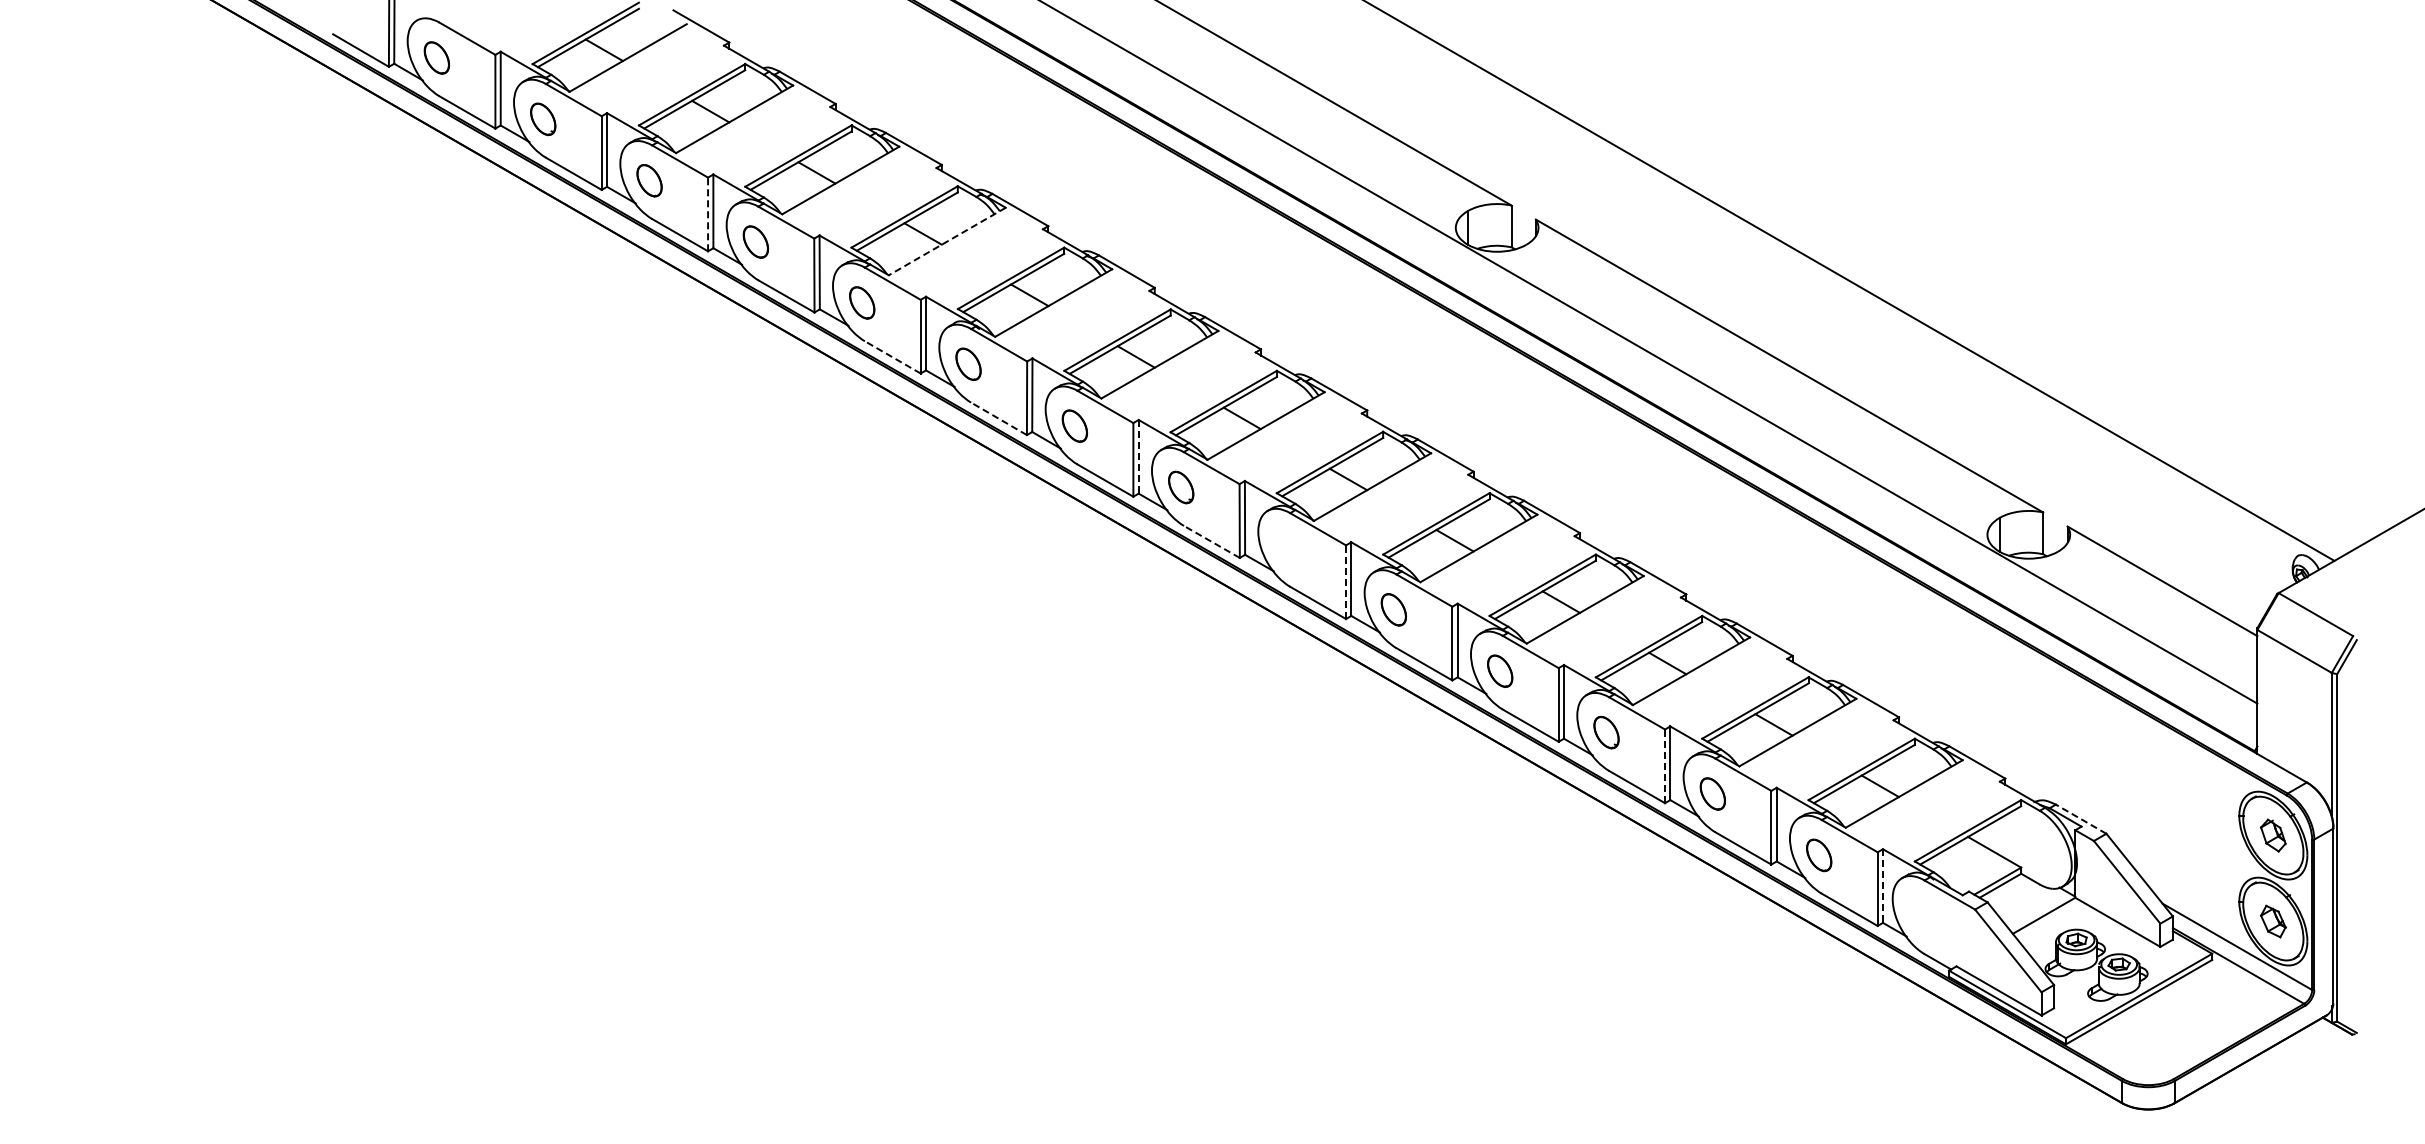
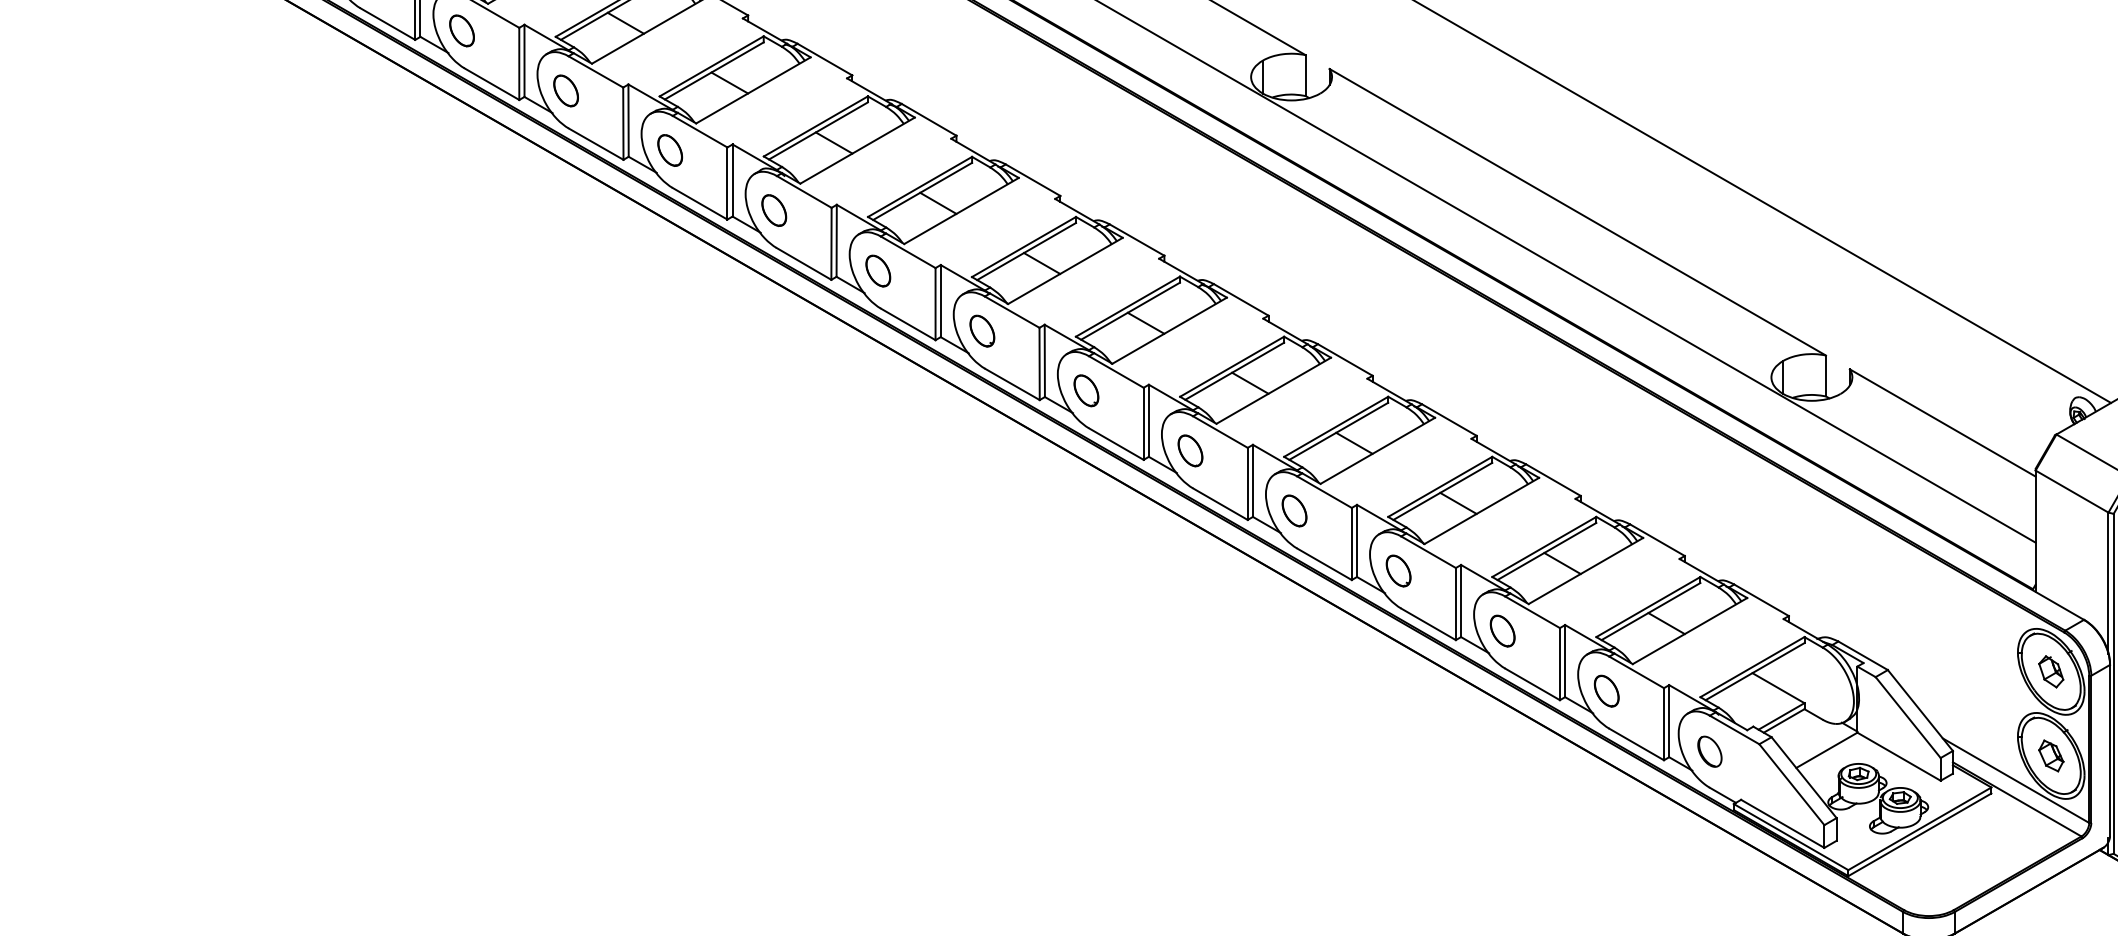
line: (708, 214) -> (519, 63), dashed -> solid
line: (947, 241) -> (753, 90), dashed -> solid
line: (892, 357) -> (699, 203), dashed -> solid
line: (998, 418) -> (803, 263), dashed -> solid
line: (1138, 456) -> (940, 300), dashed -> solid
line: (1211, 541) -> (1012, 383), dashed -> solid
part: (1287, 548) -> (1086, 390), added
line: (1346, 582) -> (1144, 424), dashed -> solid
line: (1665, 766) -> (1456, 604), dashed -> solid
line: (2080, 818) -> (1862, 655), dashed -> solid
line: (1882, 886) -> (1668, 721), dashed -> solid
part: (1924, 917) -> (1709, 751), added

